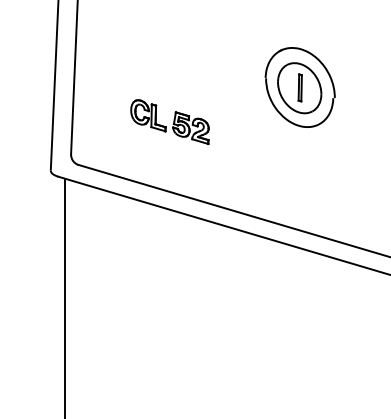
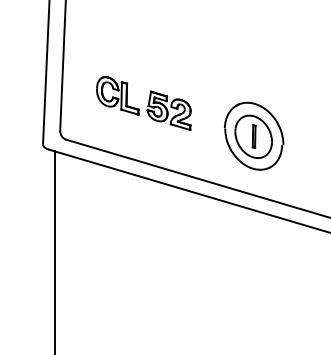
part: (300, 86) -> (254, 135), moved
part: (169, 122) -> (143, 103), size x1.43

